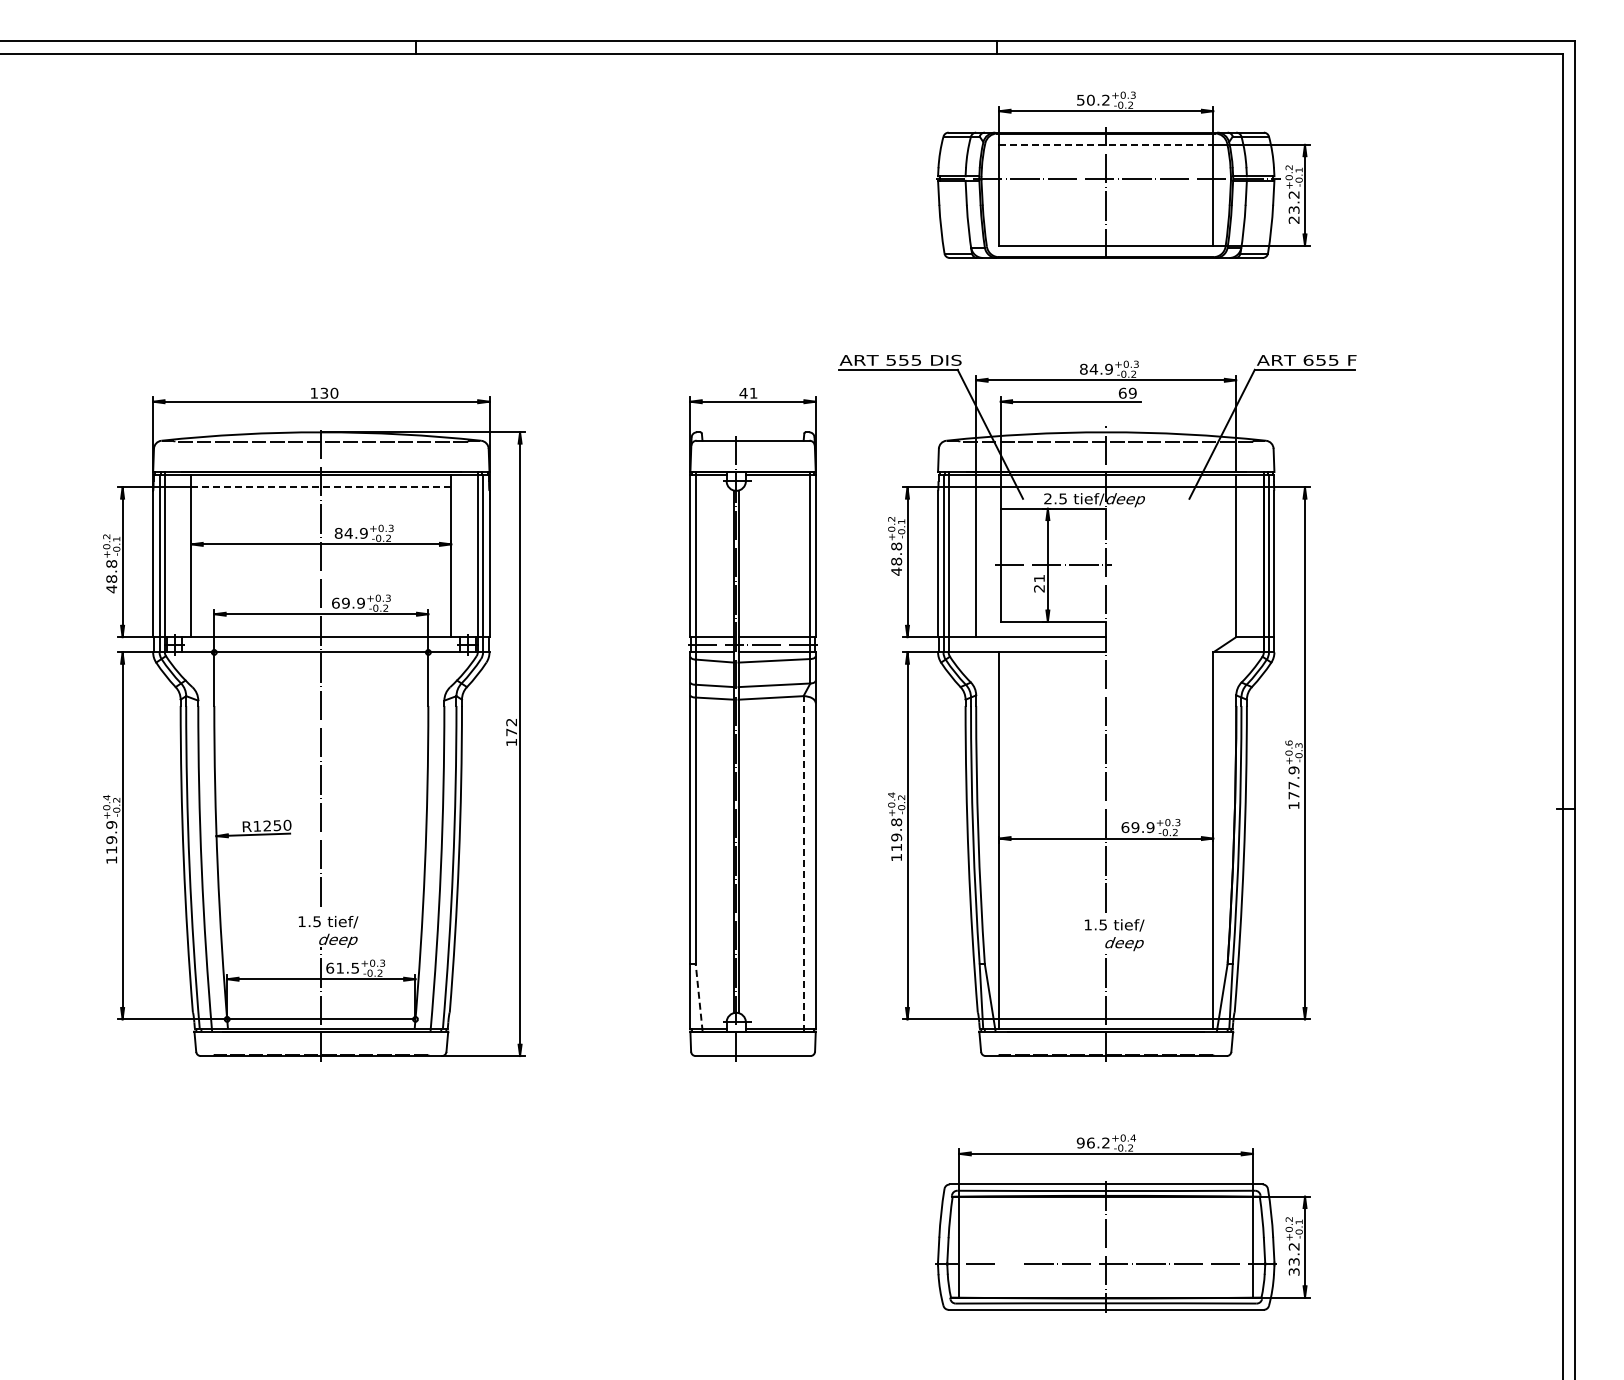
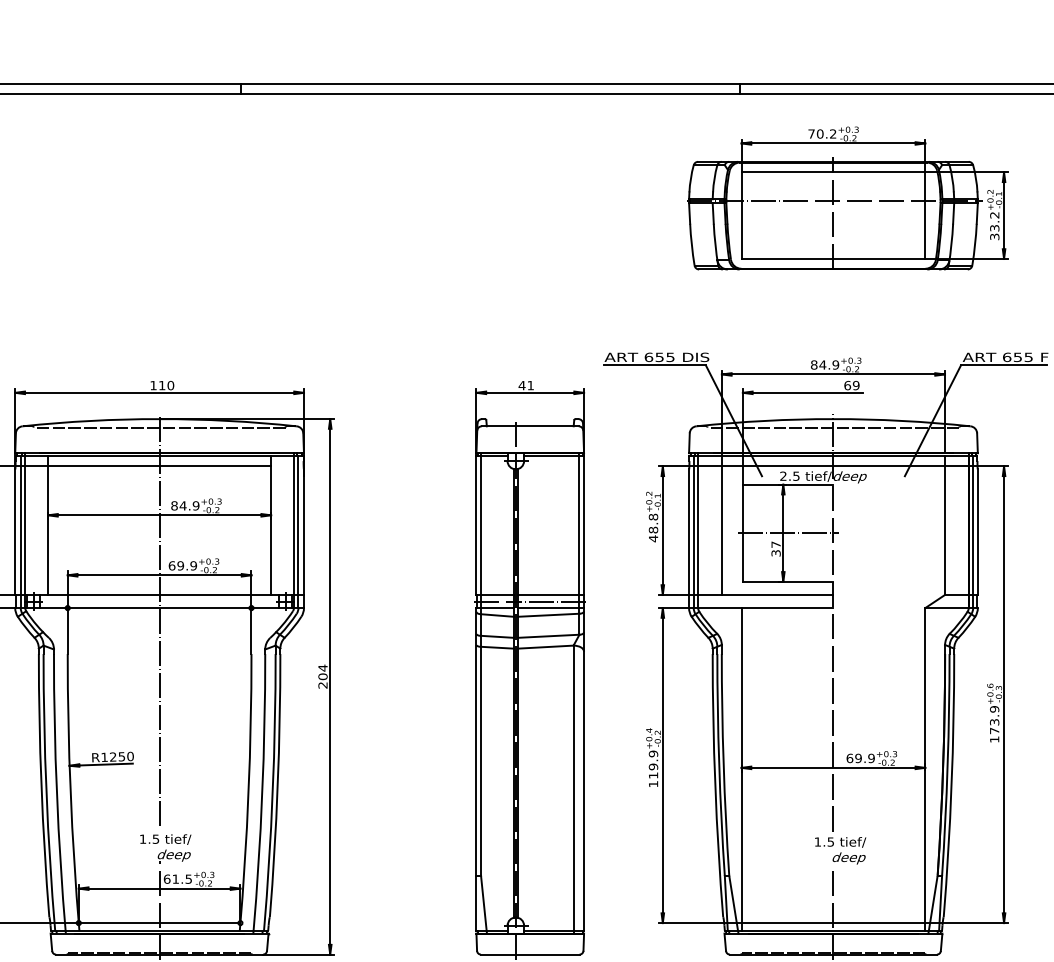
text: (1080, 100) -> (811, 134), 50.2 -> 70.2
line: (1106, 144) -> (833, 172), dashed -> solid
text: (1294, 219) -> (995, 236), 23.2 -> 33.2
text: (891, 359) -> (649, 356), 555 -> 655
text: (324, 392) -> (162, 384), 130 -> 110
line: (321, 487) -> (159, 466), dashed -> solid
text: (1039, 583) -> (776, 548), 21 -> 37
text: (511, 732) -> (322, 676), 172 -> 204
text: (1293, 785) -> (994, 722), 177.9 -> 173.9
text: (896, 822) -> (653, 754), 119.8 -> 119.9
line: (803, 862) -> (573, 788), dashed -> solid
line: (699, 997) -> (484, 904), dashed -> solid

